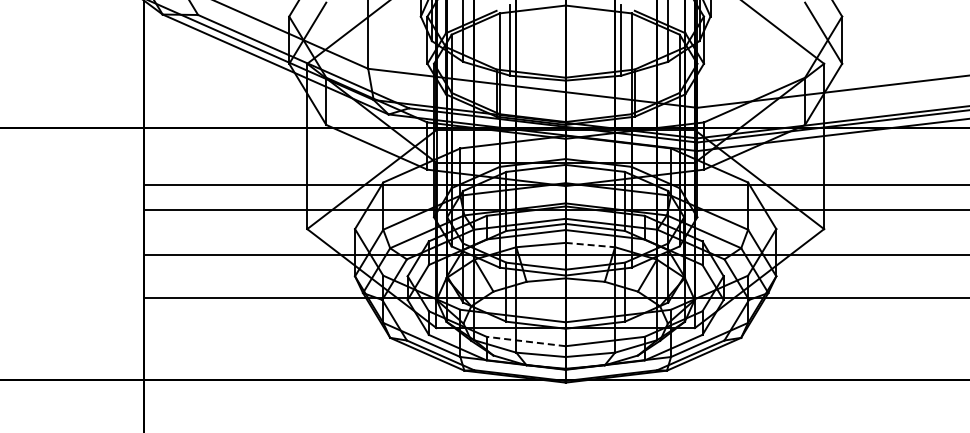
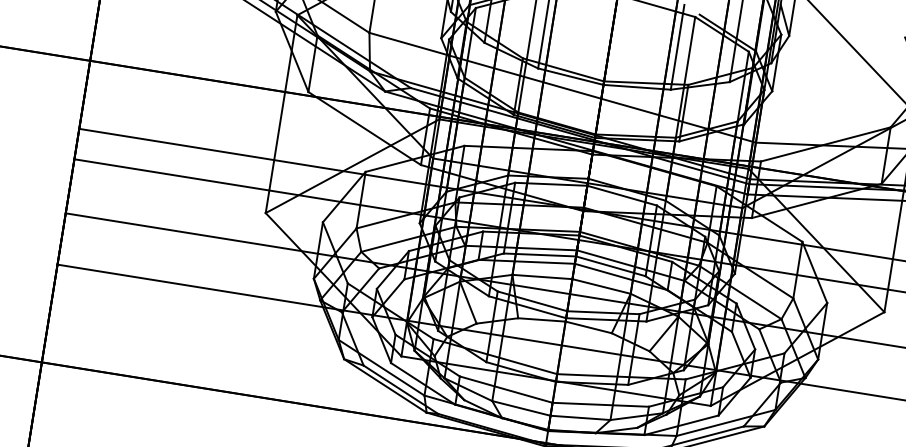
line: (590, 245) -> (601, 287), dashed -> solid
line: (526, 341) -> (506, 389), dashed -> solid

